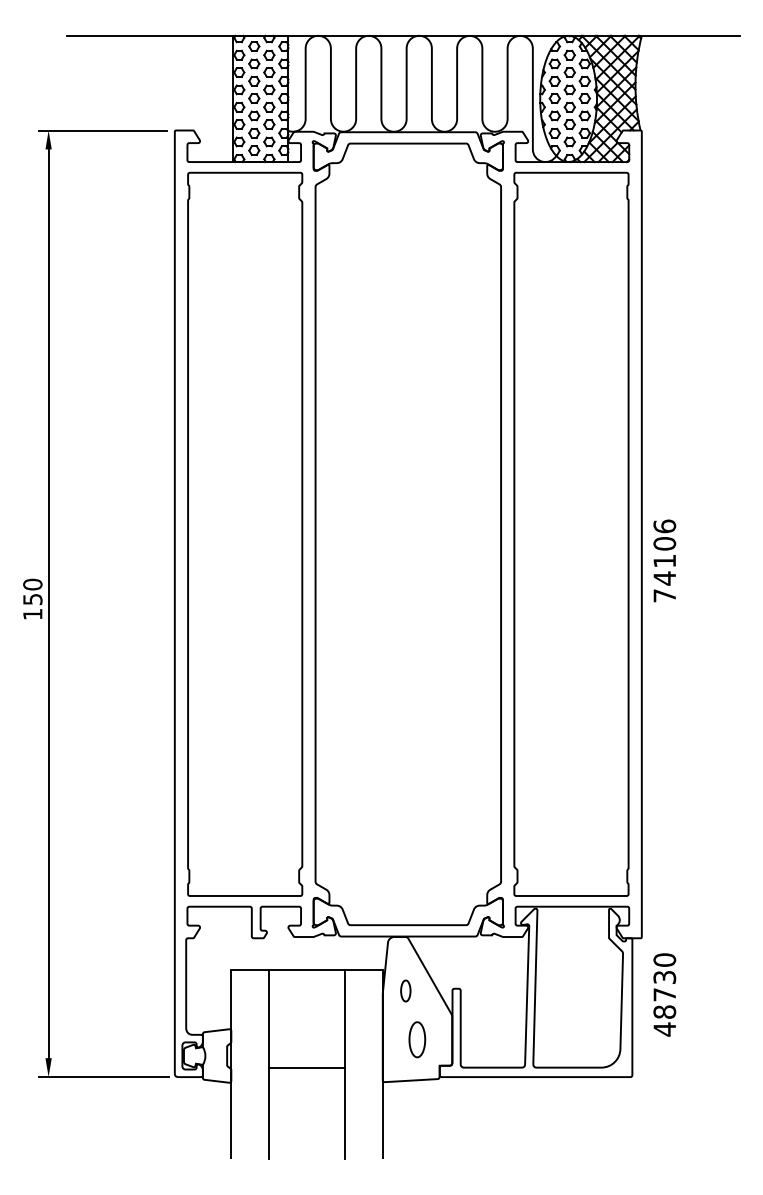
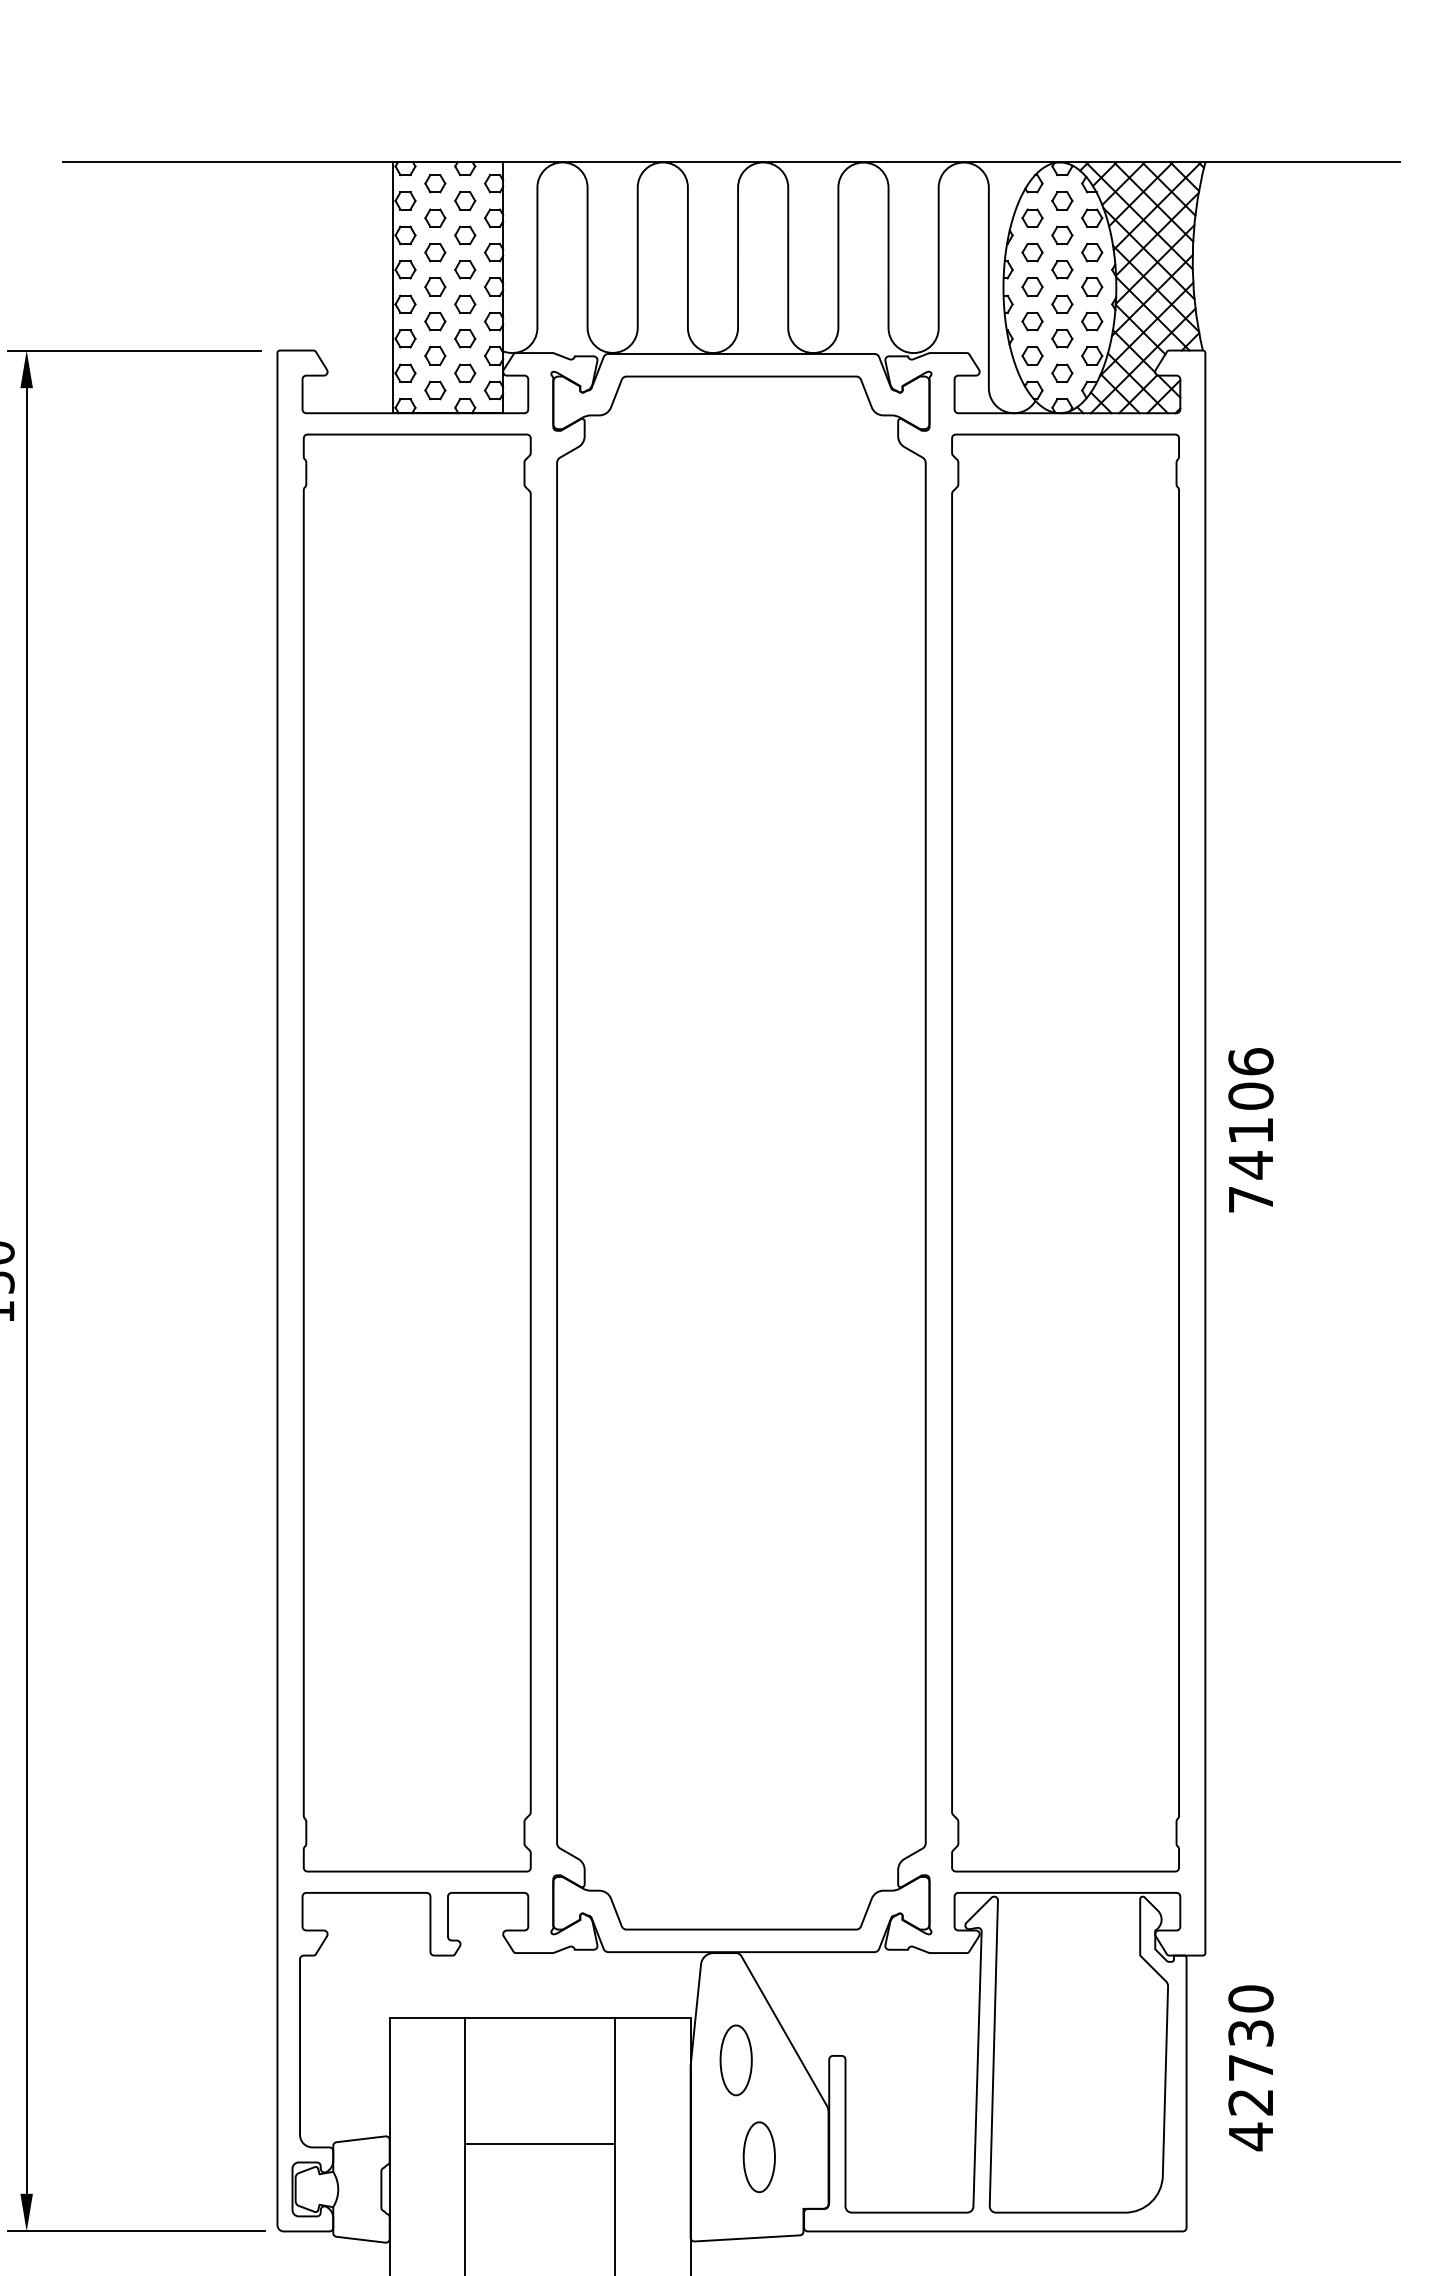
text: (664, 560) -> (1250, 1129), moved
part: (405, 990) -> (735, 2059), size x1.67
text: (664, 1011) -> (1250, 2101), 48730 -> 42730
line: (306, 1067) -> (539, 2142), moved

